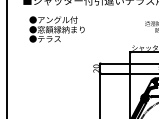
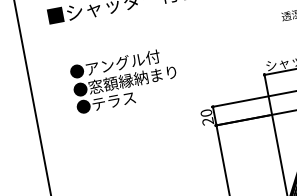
text: (56, 29) -> (123, 80), moved

